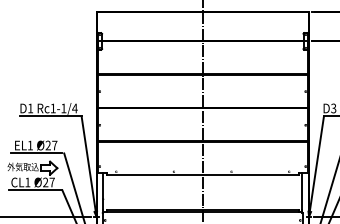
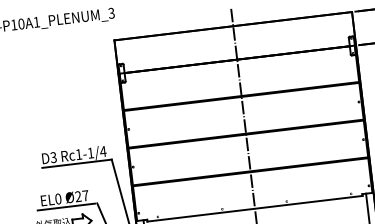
text: (30, 108) -> (53, 157), D1 -> D3
text: (30, 145) -> (58, 198), EL1 -> EL0

